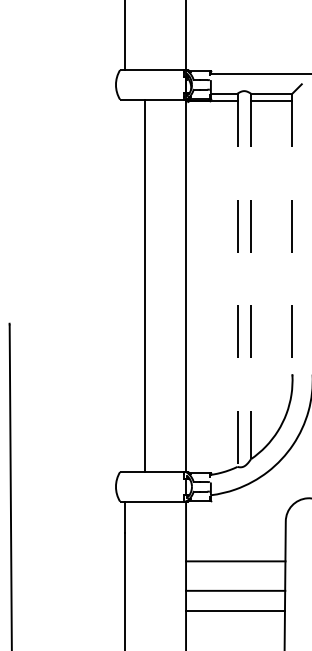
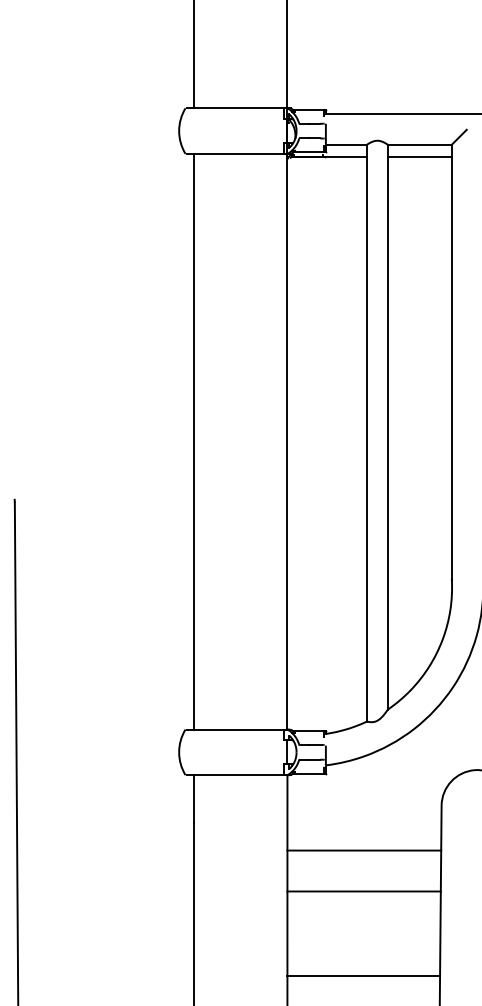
line: (292, 234) -> (451, 362), dashed -> solid
line: (250, 276) -> (387, 427), dashed -> solid
line: (237, 280) -> (366, 433), dashed -> solid
line: (145, 285) -> (193, 441), moved
line: (235, 561) -> (363, 850), moved
line: (235, 590) -> (363, 890), moved
line: (234, 611) -> (362, 975), moved

